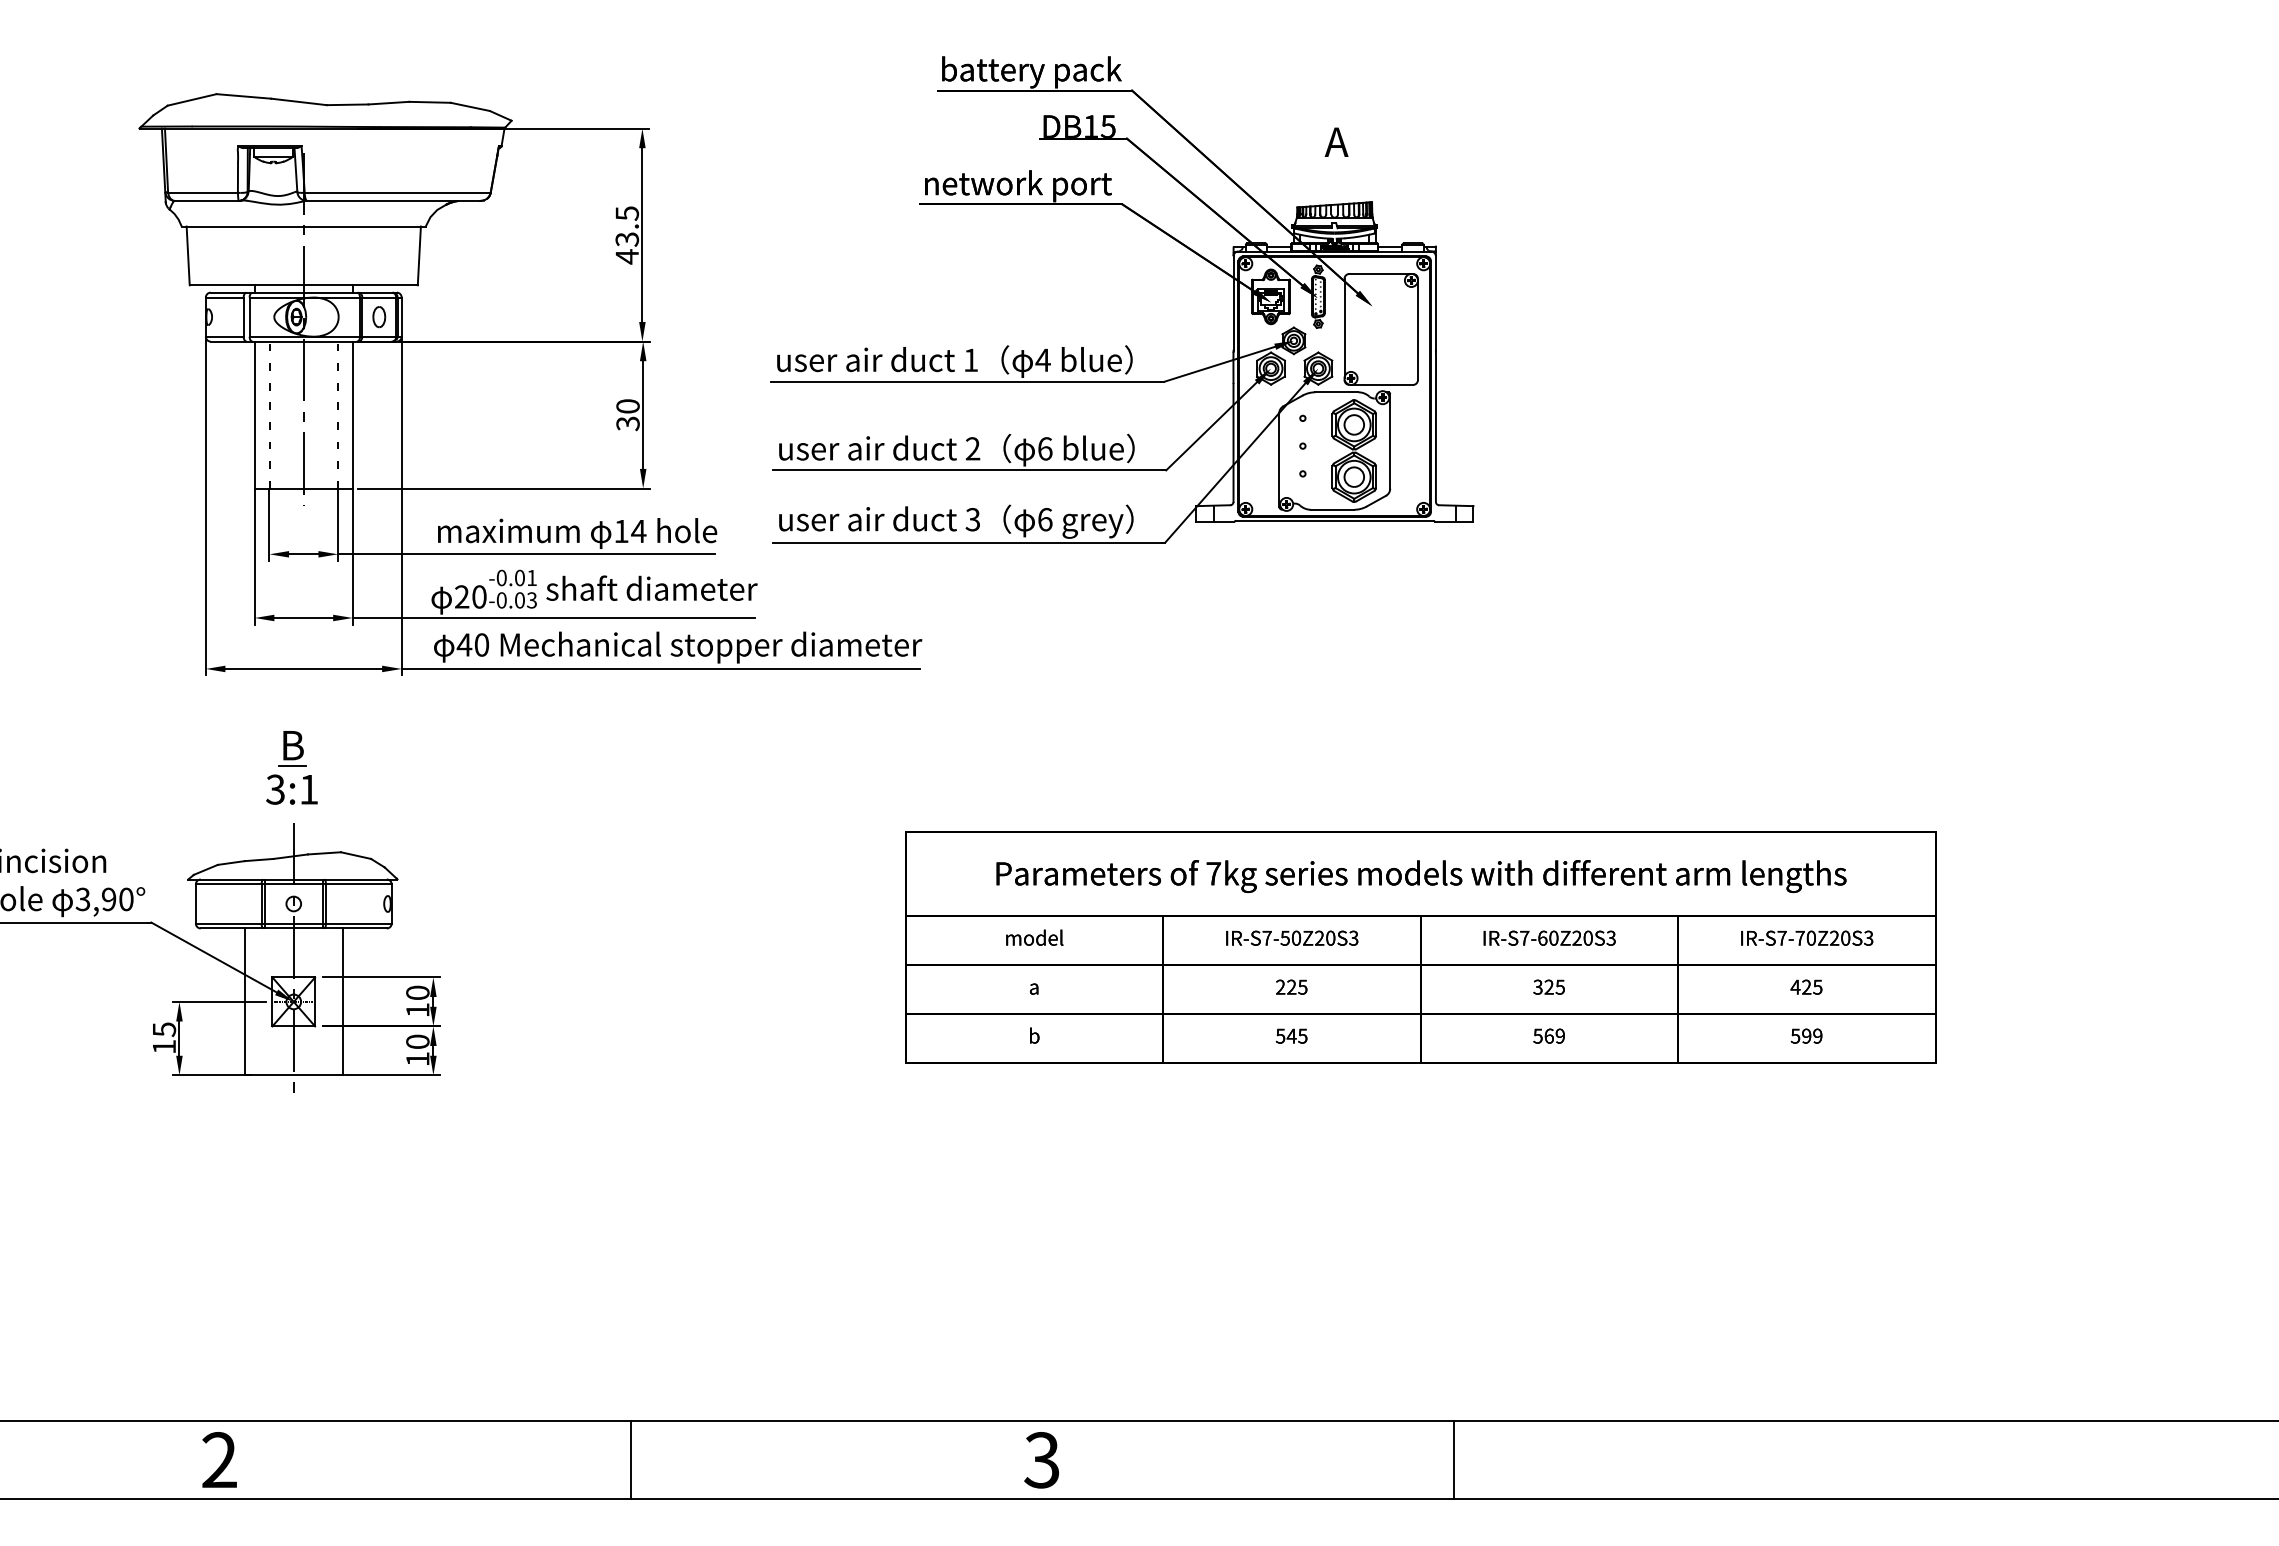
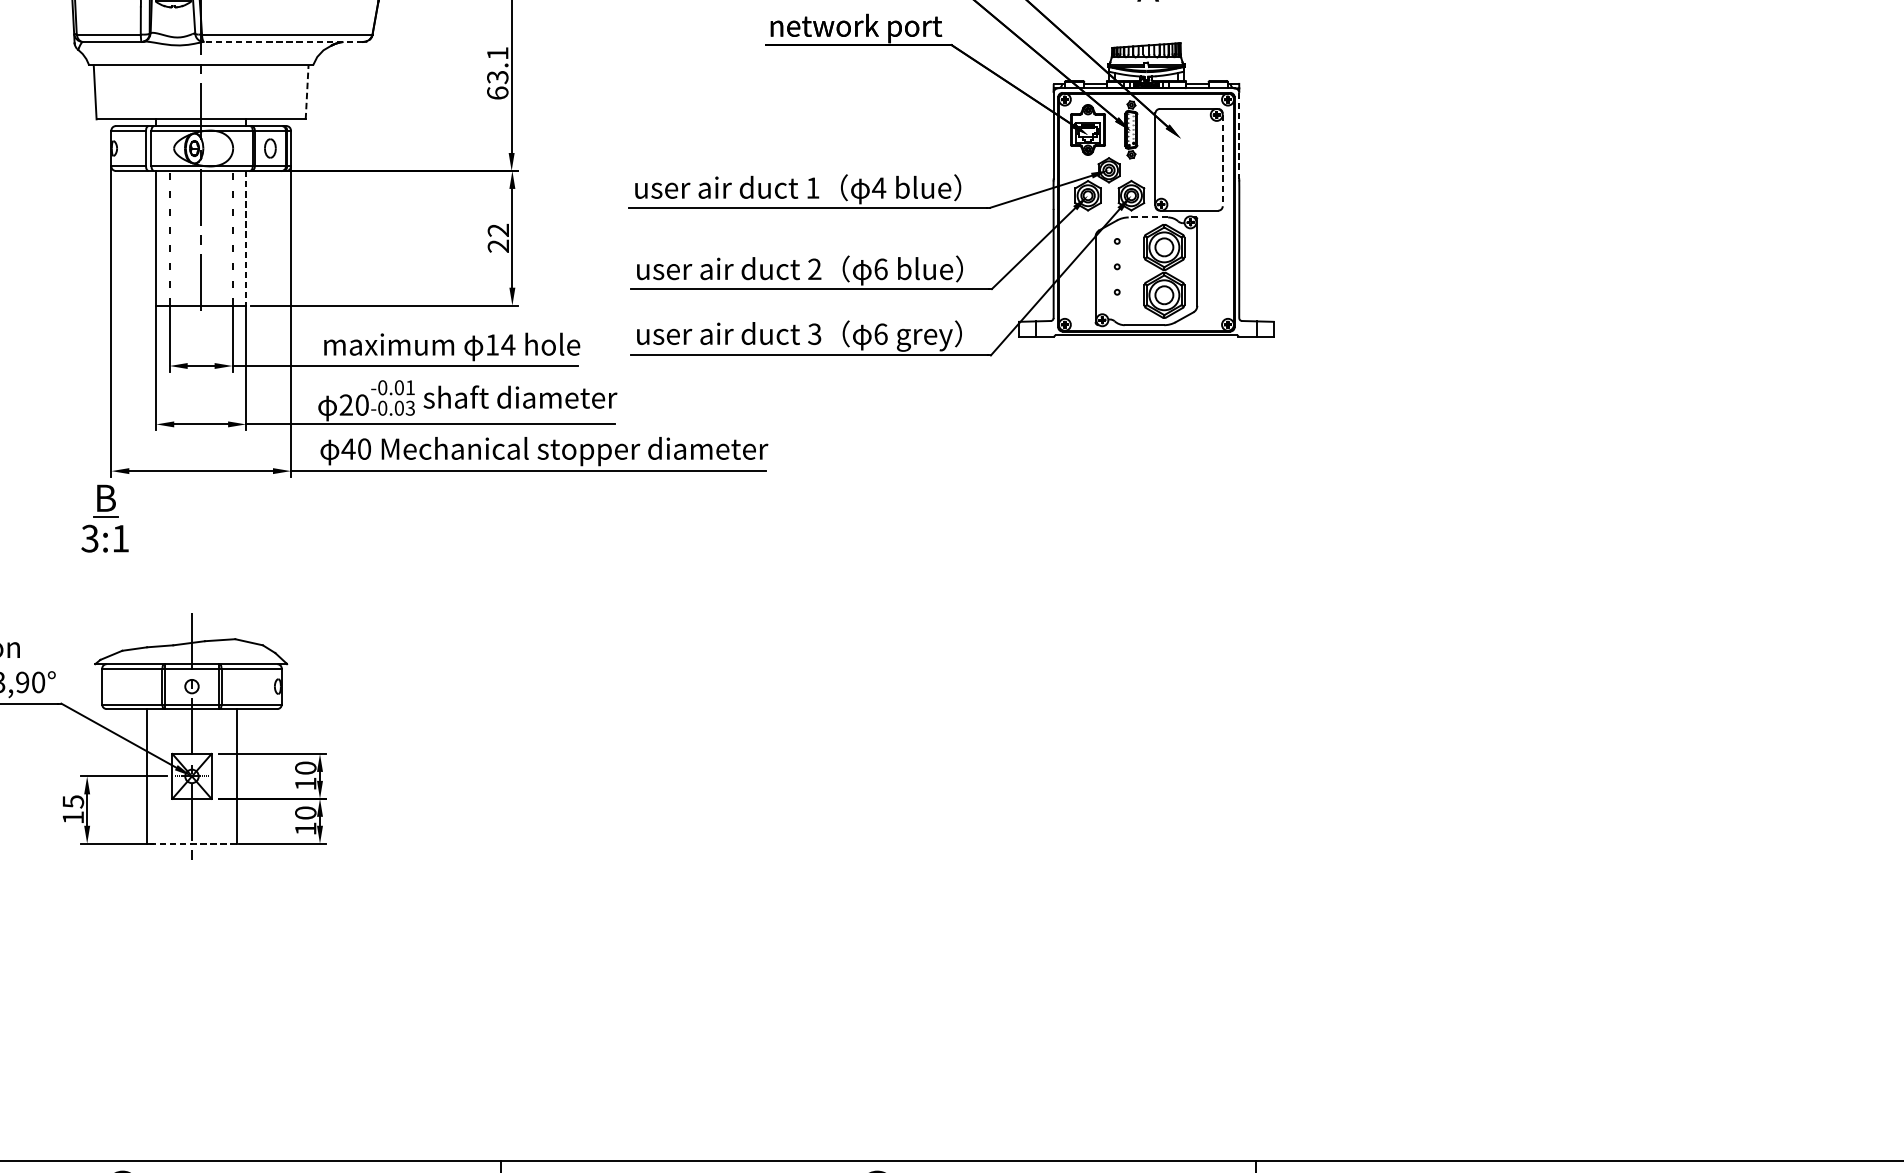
line: (393, 200) -> (283, 41), solid -> dashed
text: (627, 235) -> (497, 73), 43.5 -> 63.1
line: (419, 255) -> (307, 92), solid -> dashed
line: (1435, 304) -> (1238, 136), solid -> dashed
line: (1417, 330) -> (1222, 160), solid -> dashed
line: (1336, 392) -> (1148, 217), solid -> dashed
line: (352, 415) -> (245, 238), solid -> dashed
text: (627, 415) -> (497, 238), 30 -> 22
part: (291, 767) -> (104, 518), moved
part: (1420, 947) -> (1225, 726), removed
line: (293, 1075) -> (191, 843), solid -> dashed

